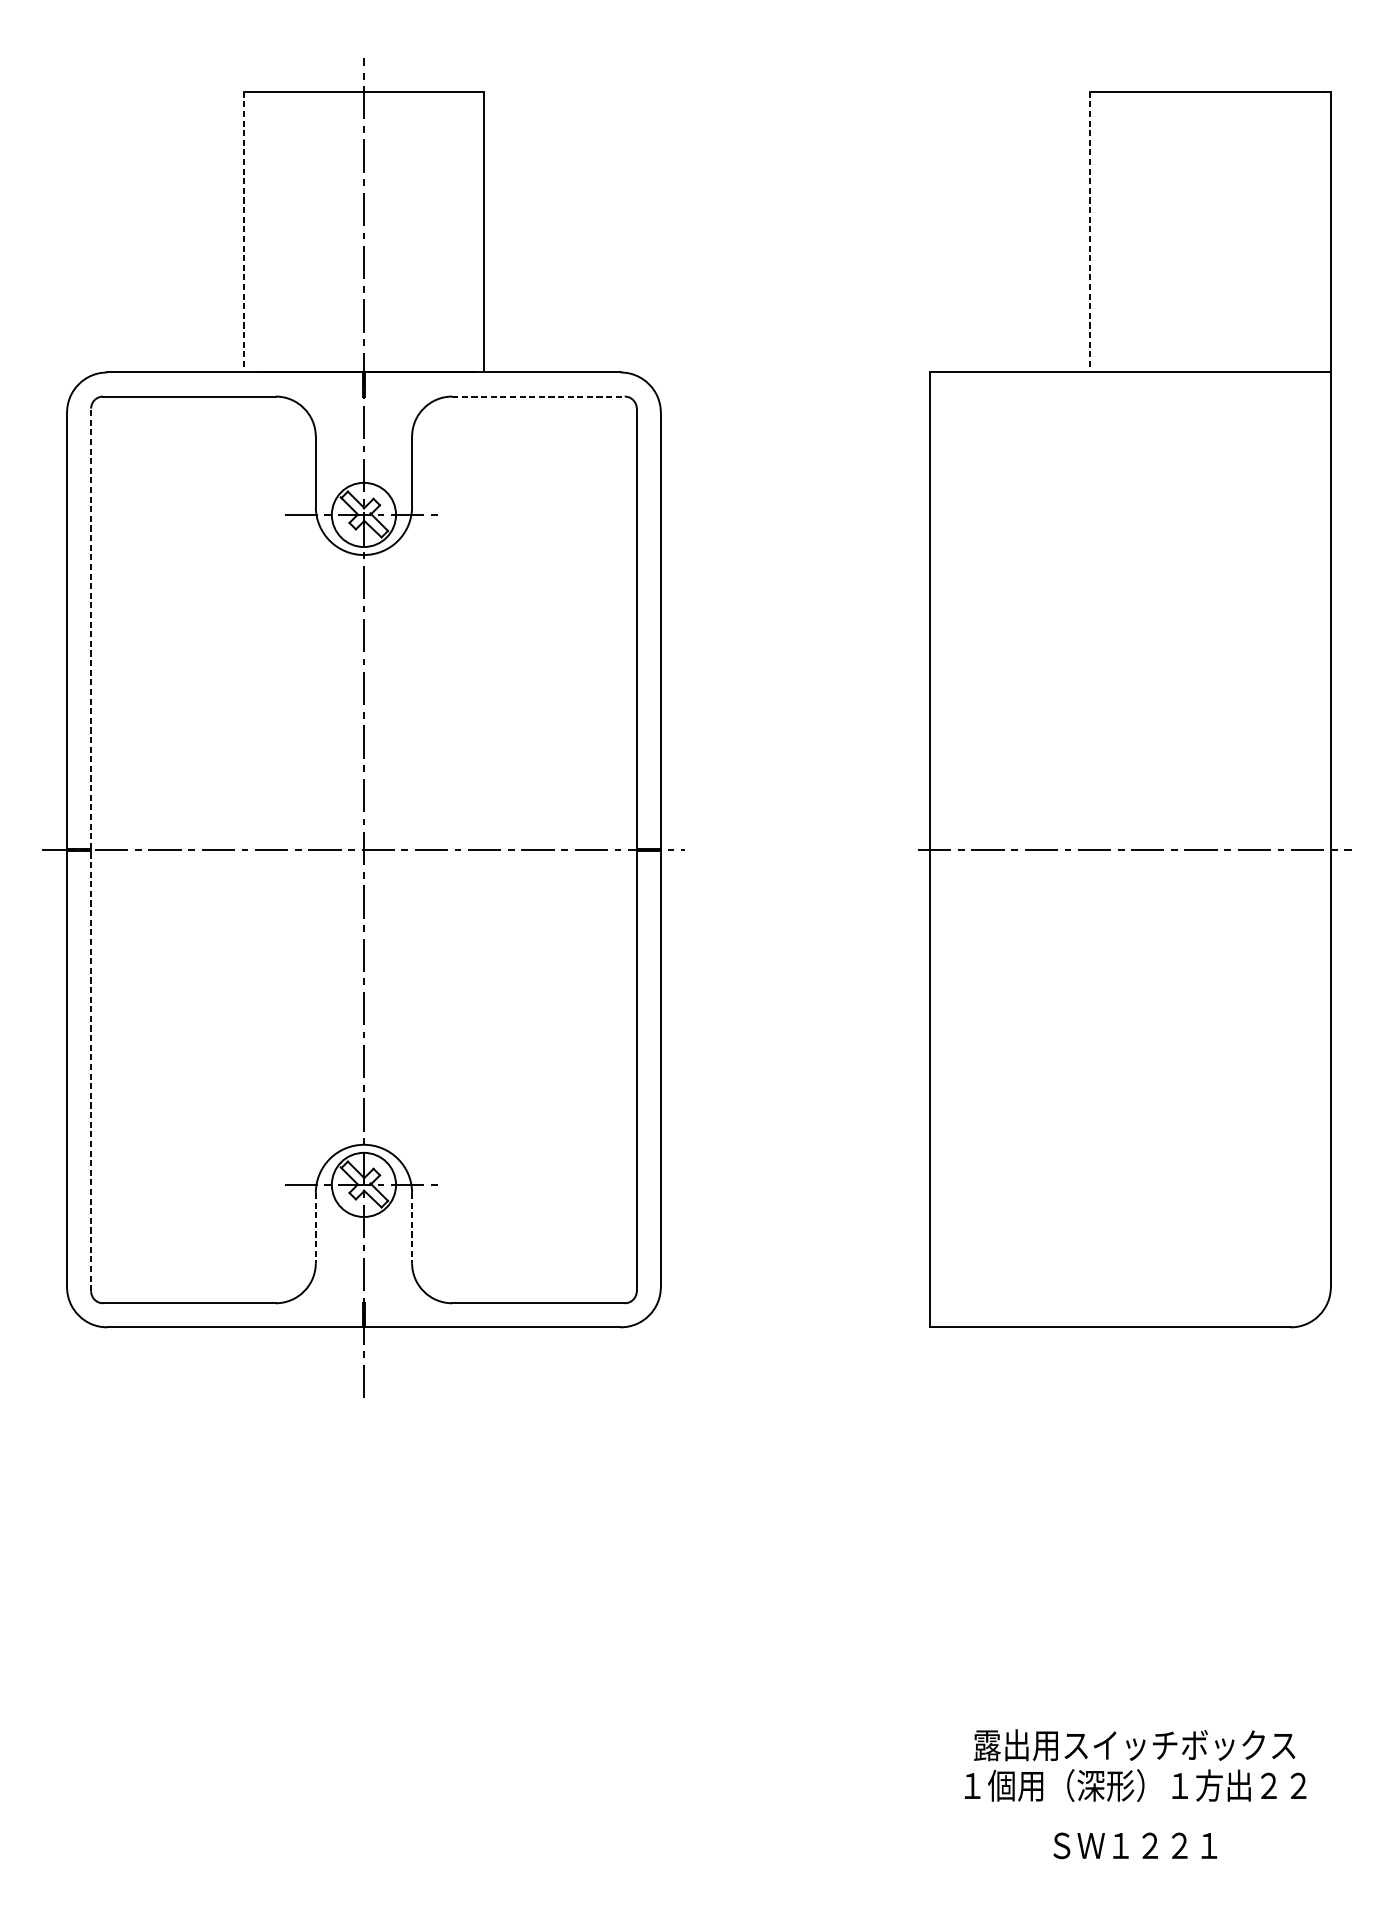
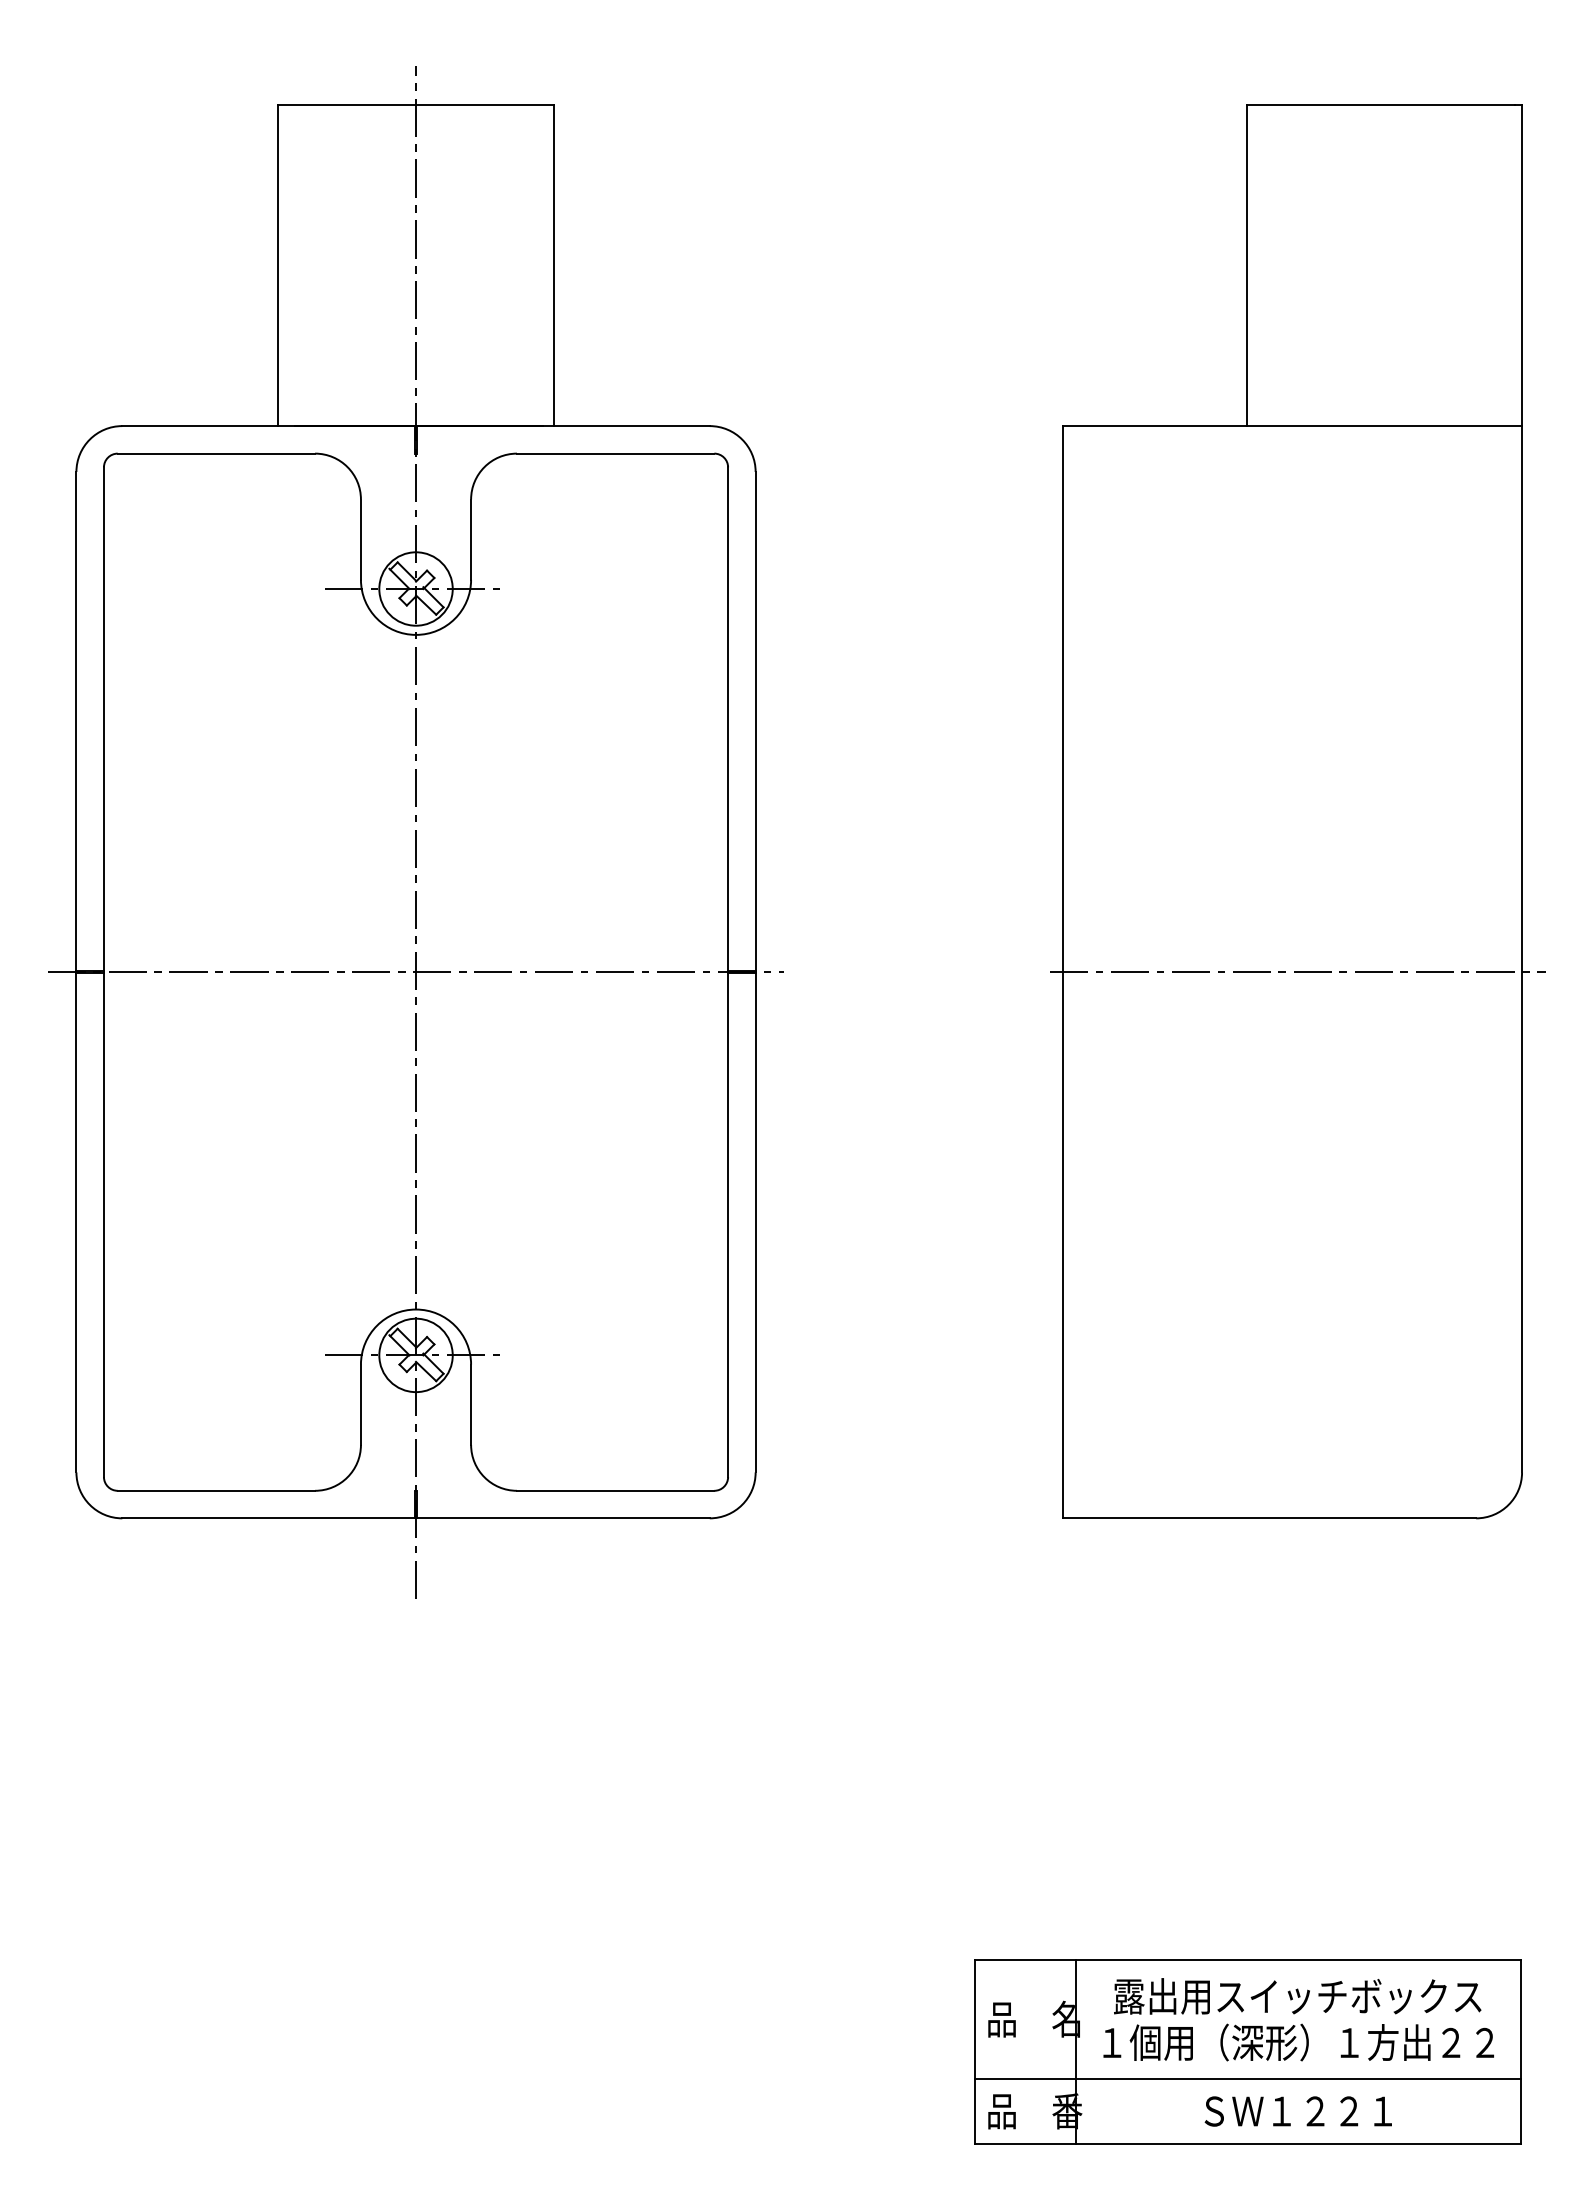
line: (243, 232) -> (278, 265), dashed -> solid
line: (1089, 232) -> (1246, 265), dashed -> solid
line: (538, 396) -> (615, 453), dashed -> solid
line: (90, 850) -> (103, 972), dashed -> solid
line: (315, 1228) -> (360, 1405), dashed -> solid
line: (412, 1228) -> (471, 1405), dashed -> solid
part: (1090, 1793) -> (1247, 2051), added

